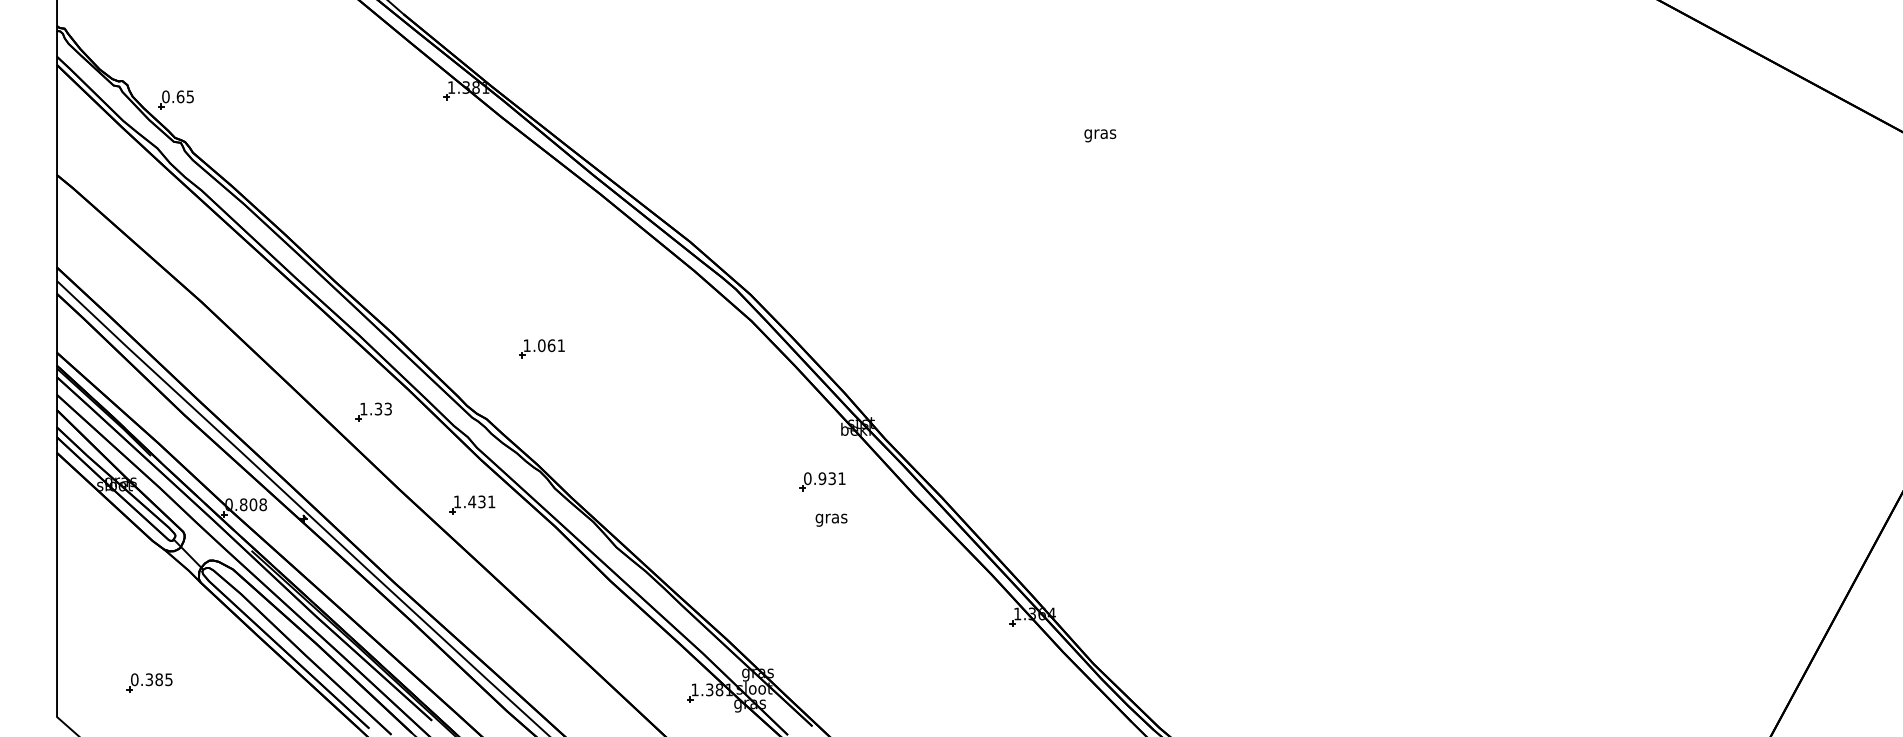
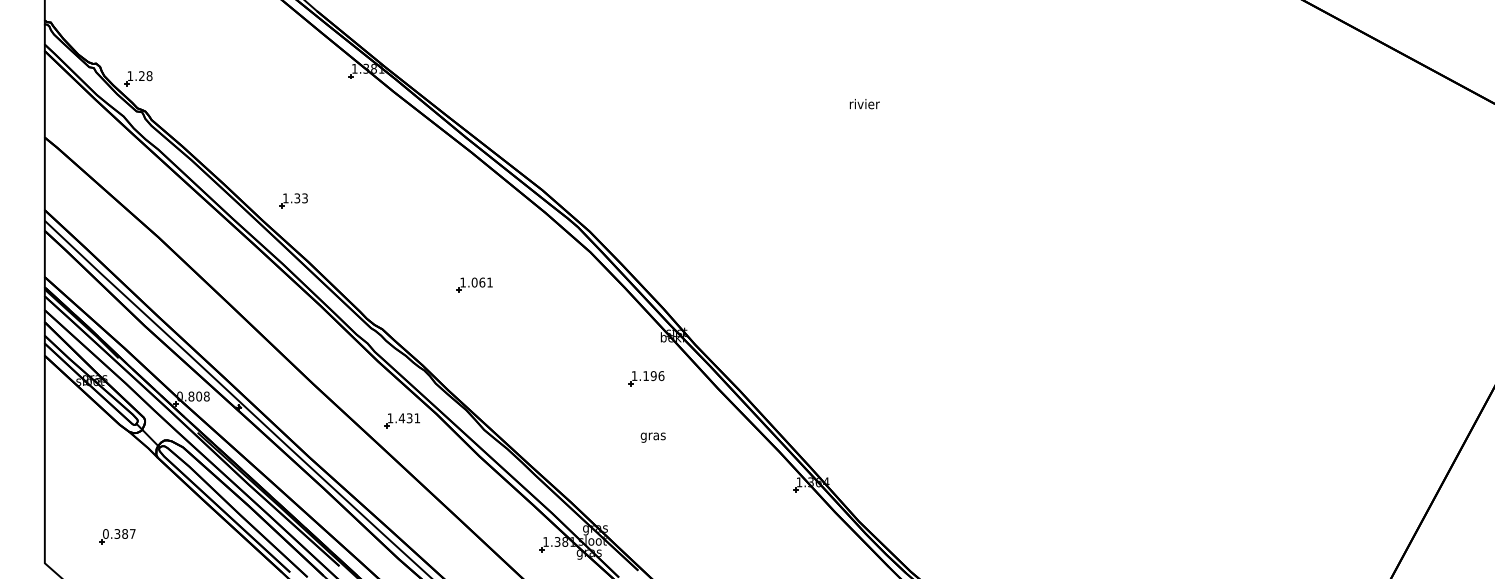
text: (177, 97) -> (139, 76), 0.65 -> 1.28
text: (1100, 134) -> (864, 105), gras -> rivier
part: (541, 348) -> (474, 284), moved
part: (373, 411) -> (293, 200), moved
text: (824, 479) -> (647, 376), 0.931 -> 1.196
part: (471, 504) -> (401, 420), moved
text: (830, 519) -> (652, 437), moved
text: (168, 679) -> (132, 533), 0.385 -> 0.387

